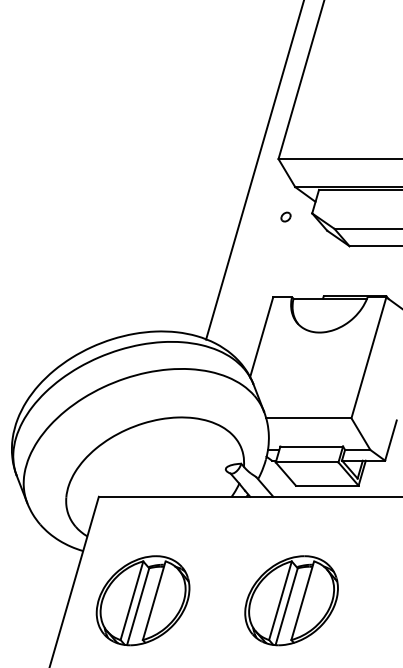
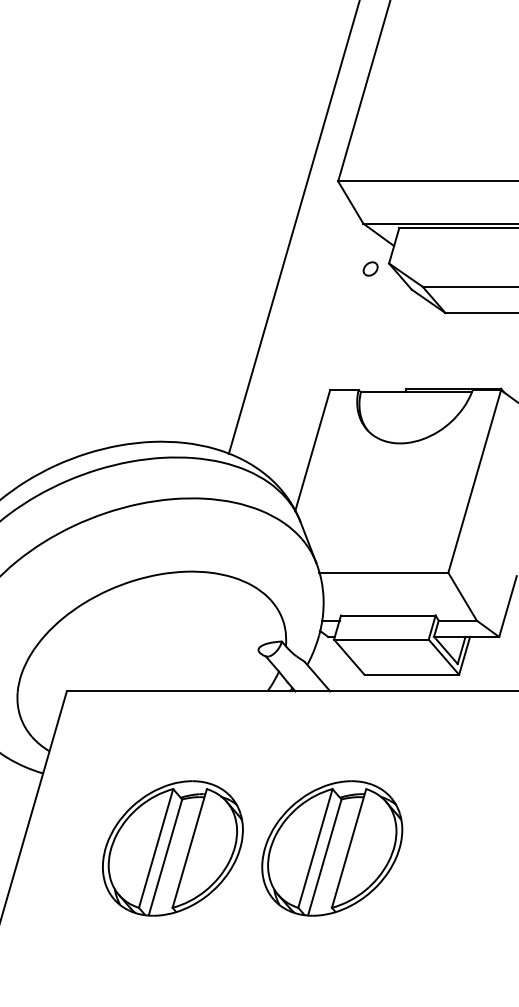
part: (285, 216) -> (369, 268), moved
part: (142, 600) -> (172, 848), moved
part: (291, 600) -> (332, 848), moved

